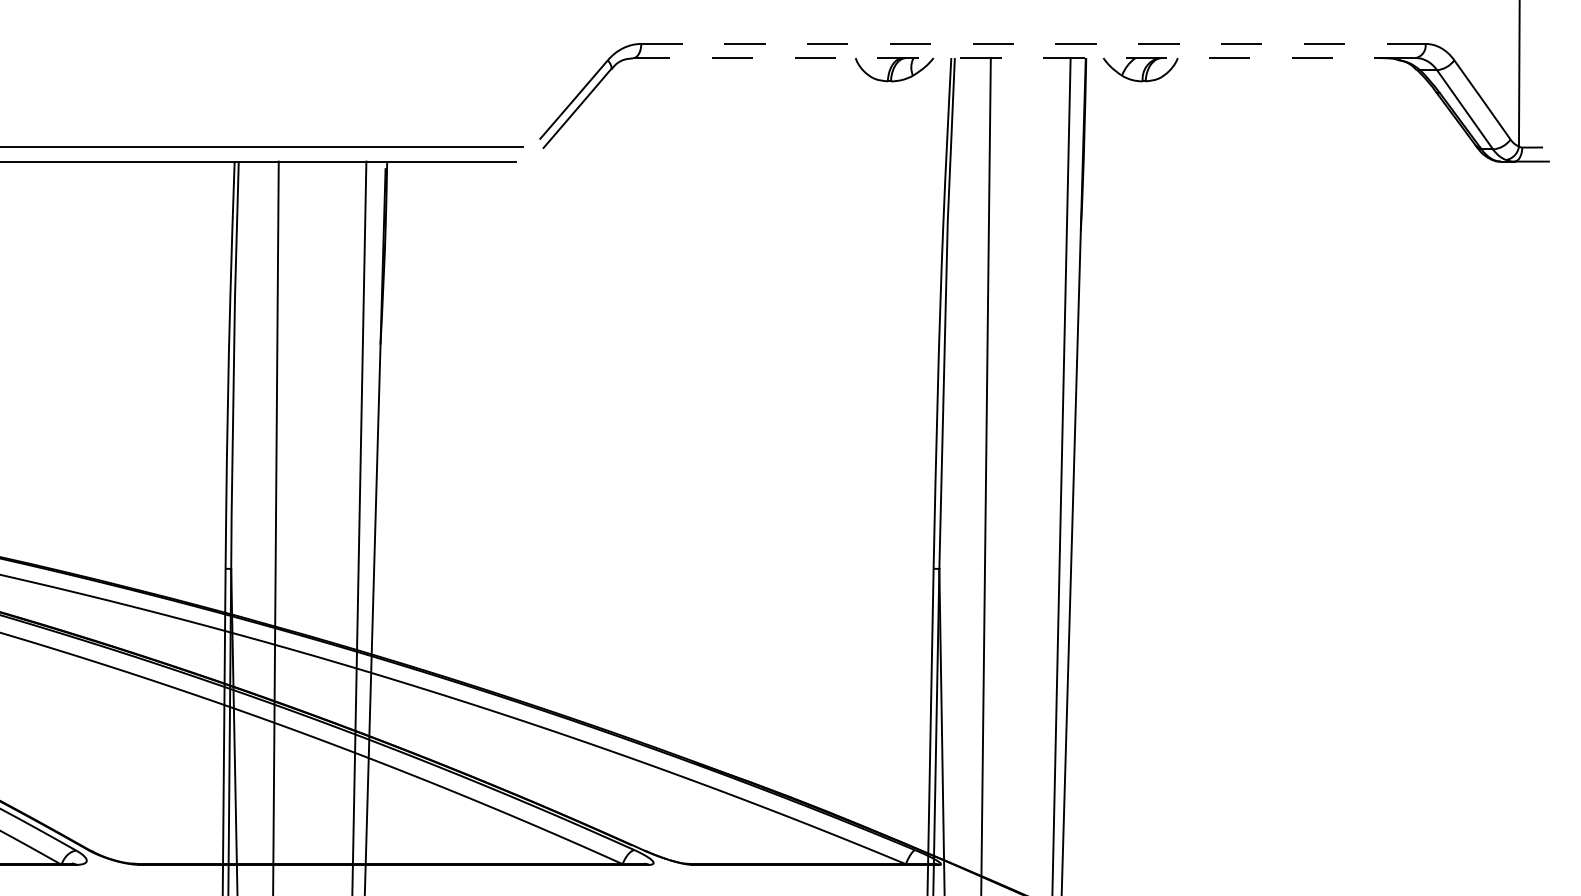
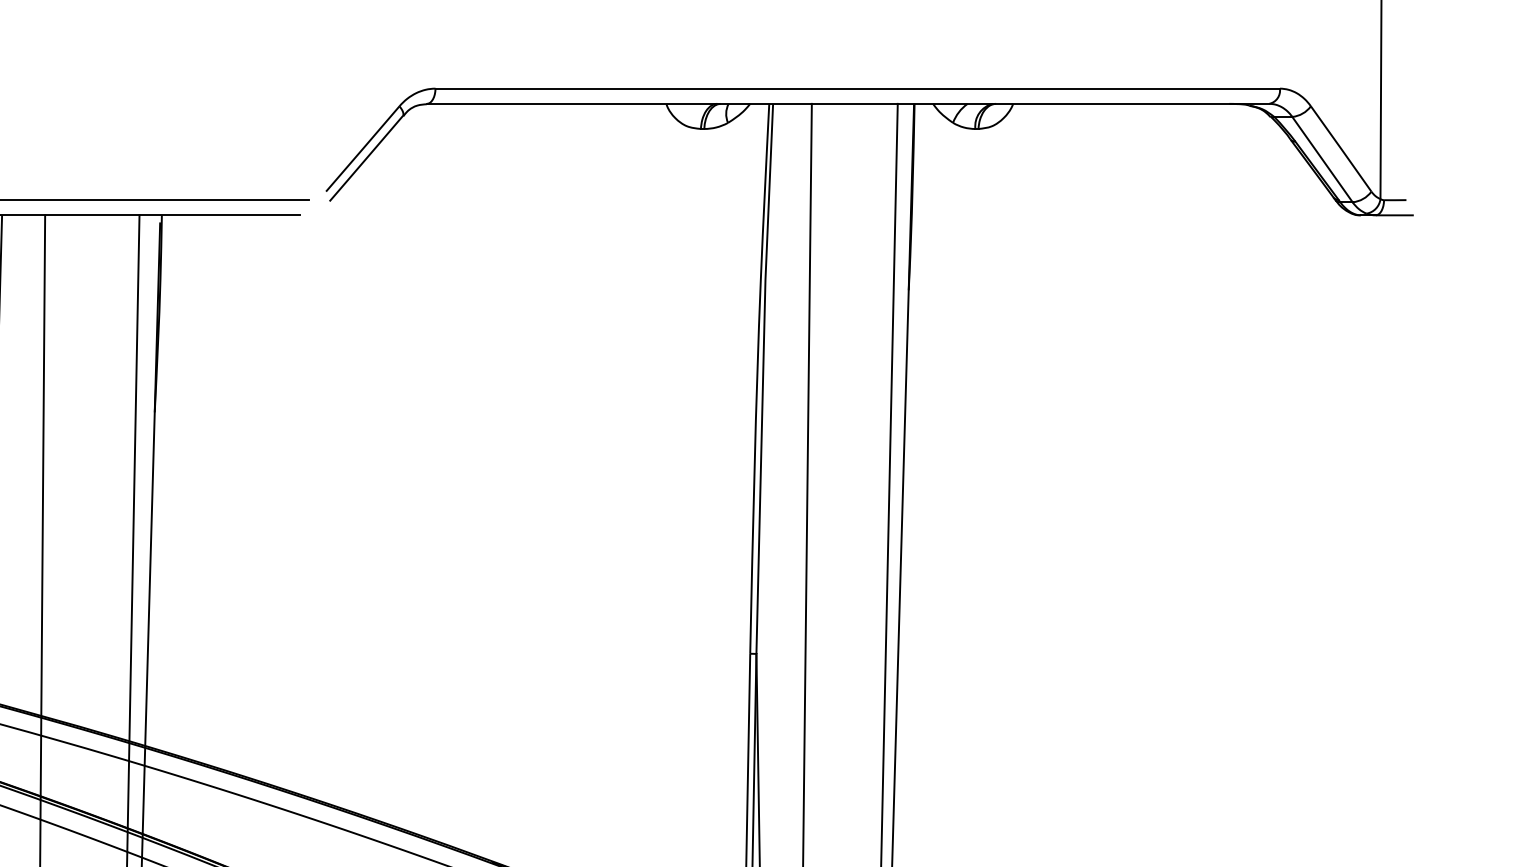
line: (1033, 43) -> (857, 88), dashed -> solid
line: (1024, 58) -> (848, 104), dashed -> solid

